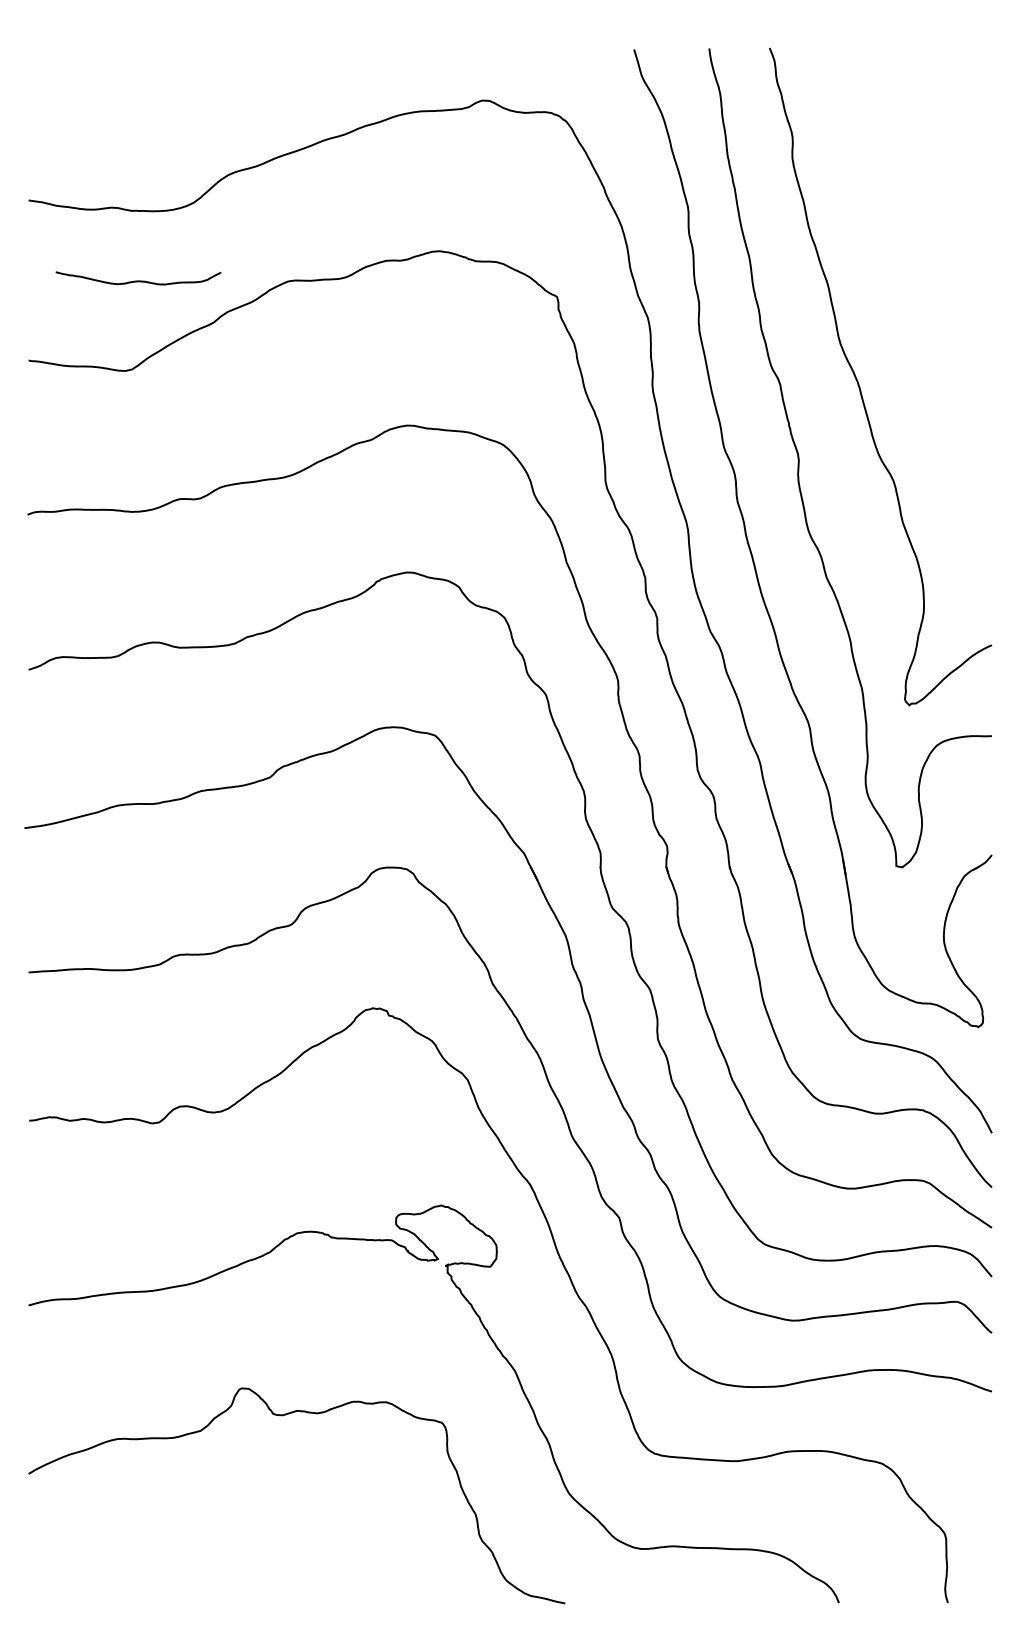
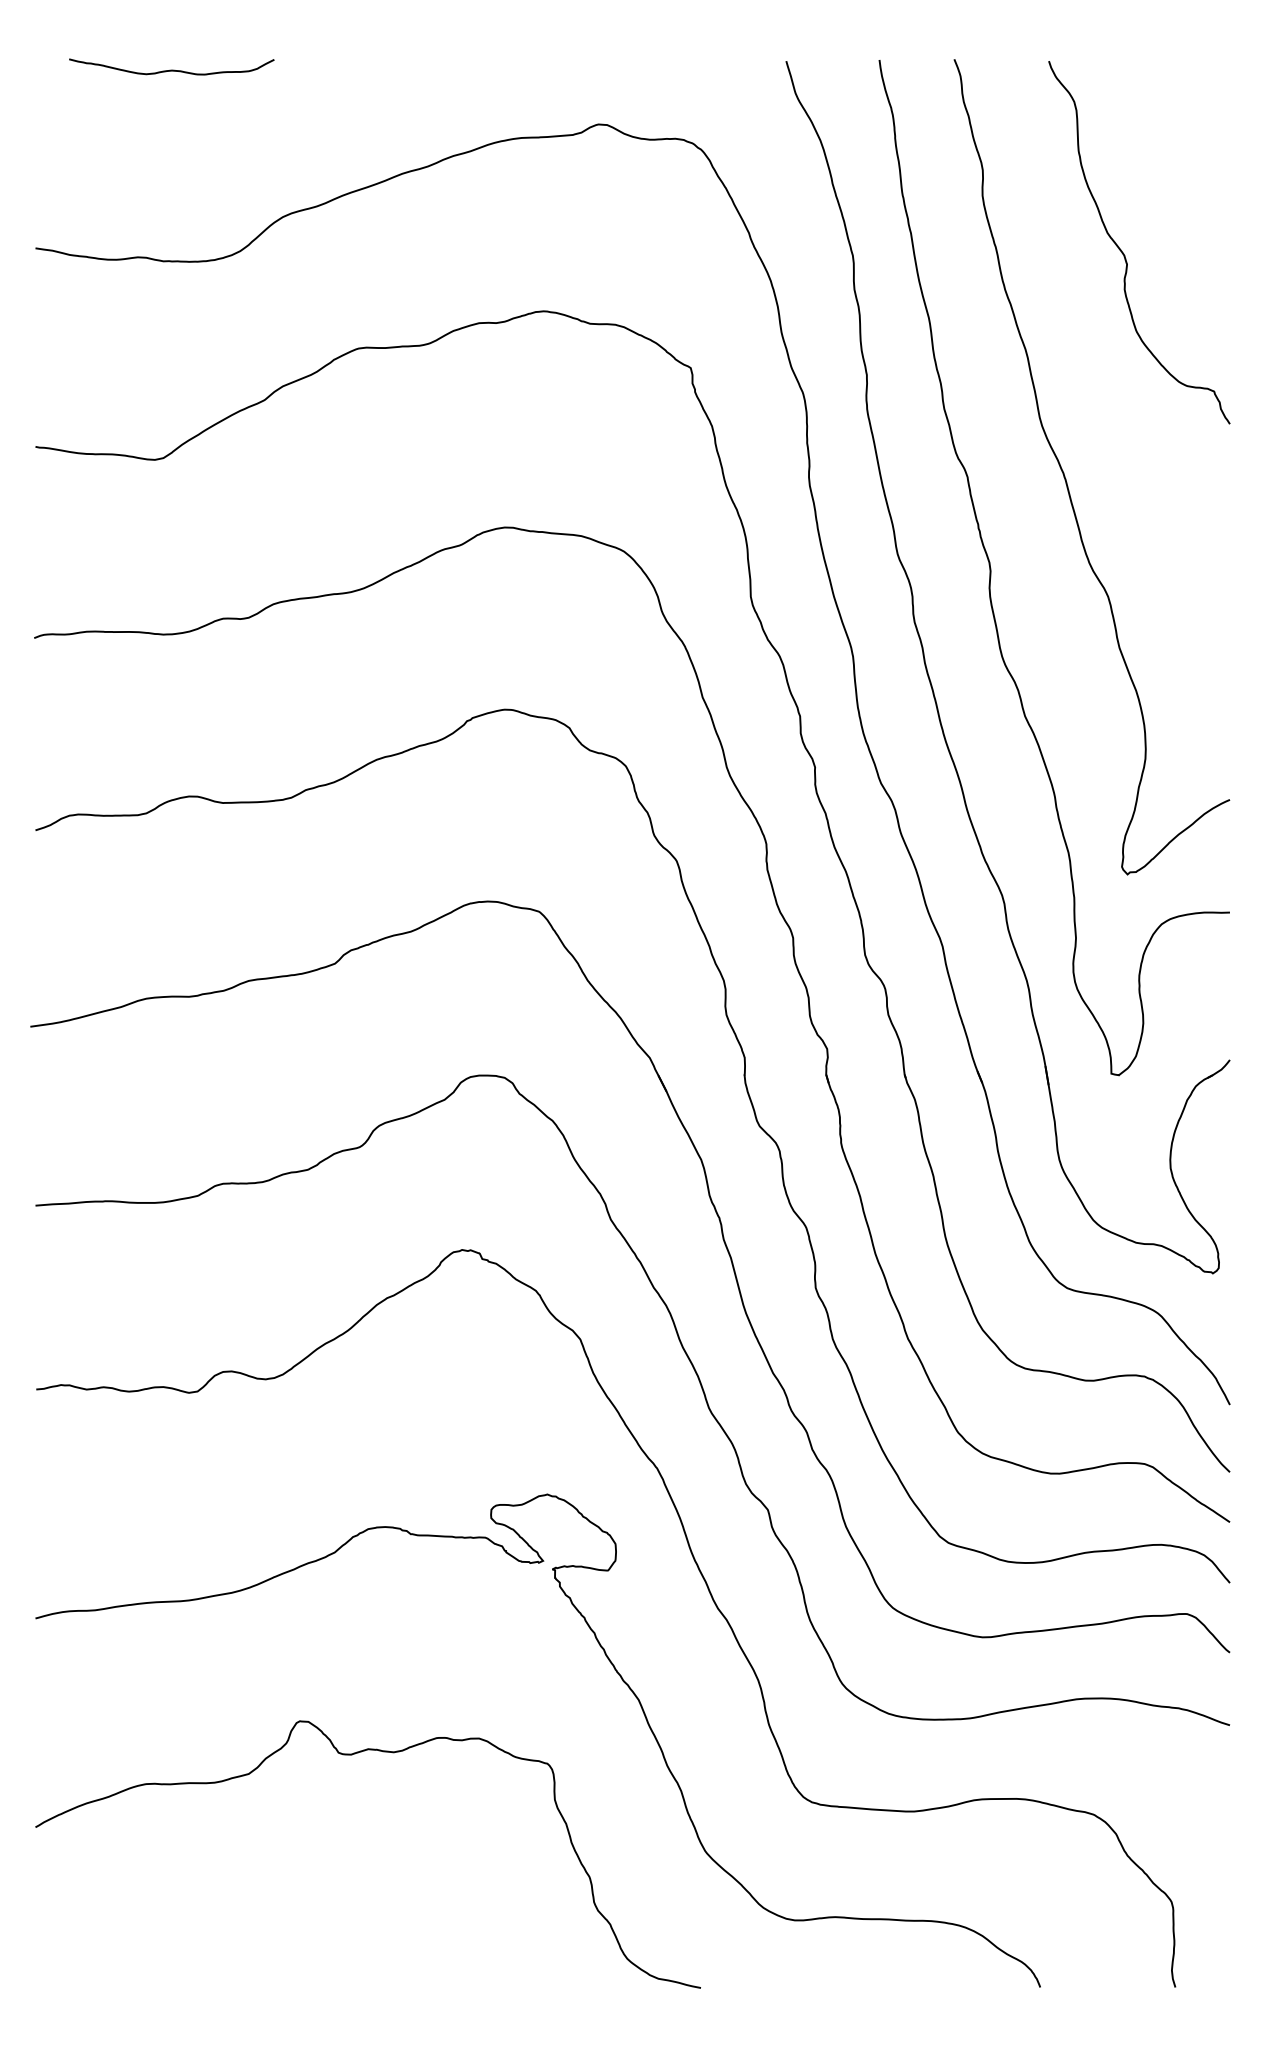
curve: (906, 204) -> (1124, 253), added
curve: (138, 280) -> (171, 69), moved

